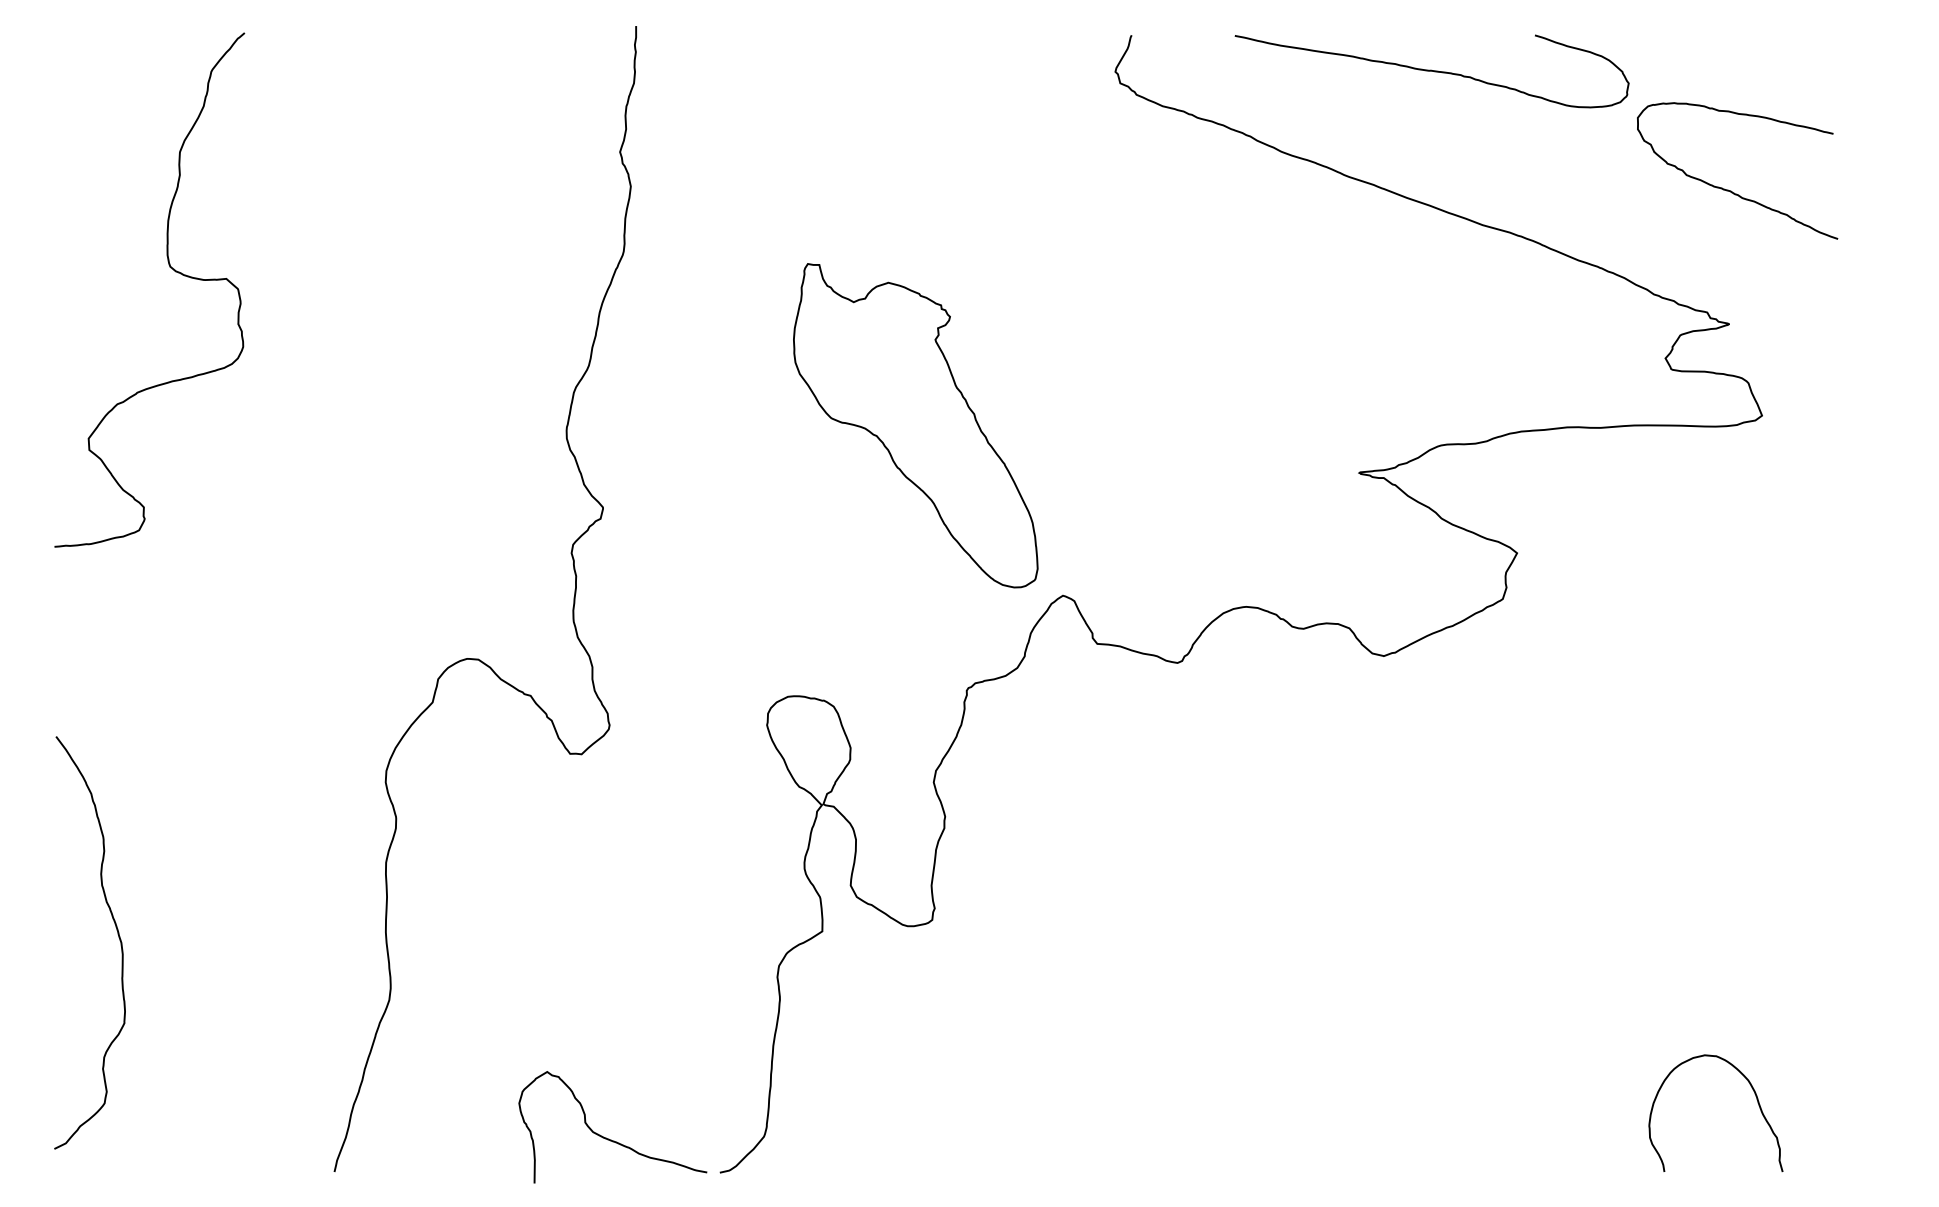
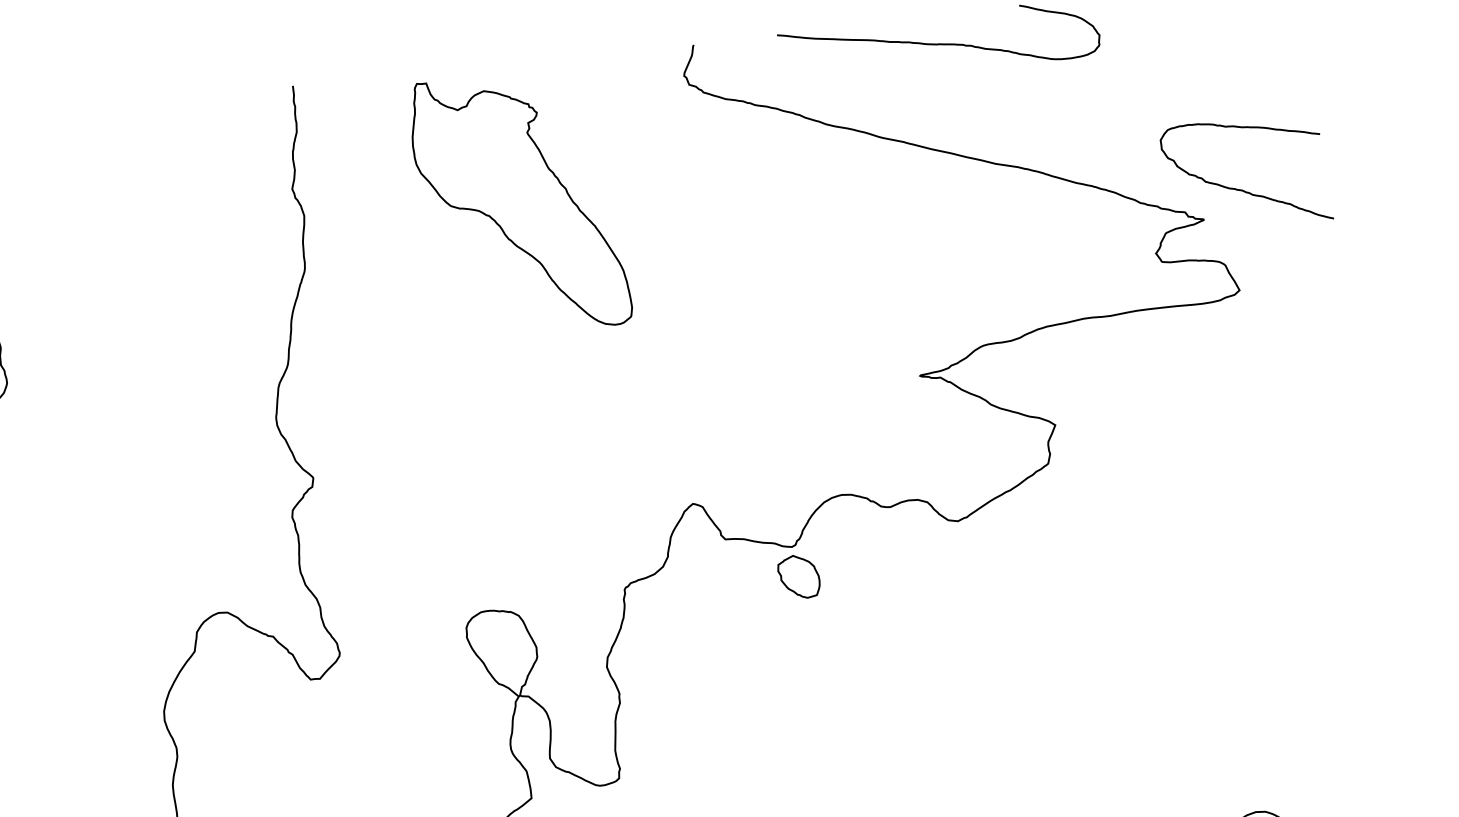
curve: (1731, 190) -> (1243, 189), moved
part: (915, 425) -> (519, 203), moved
part: (1181, 700) -> (798, 576), added

